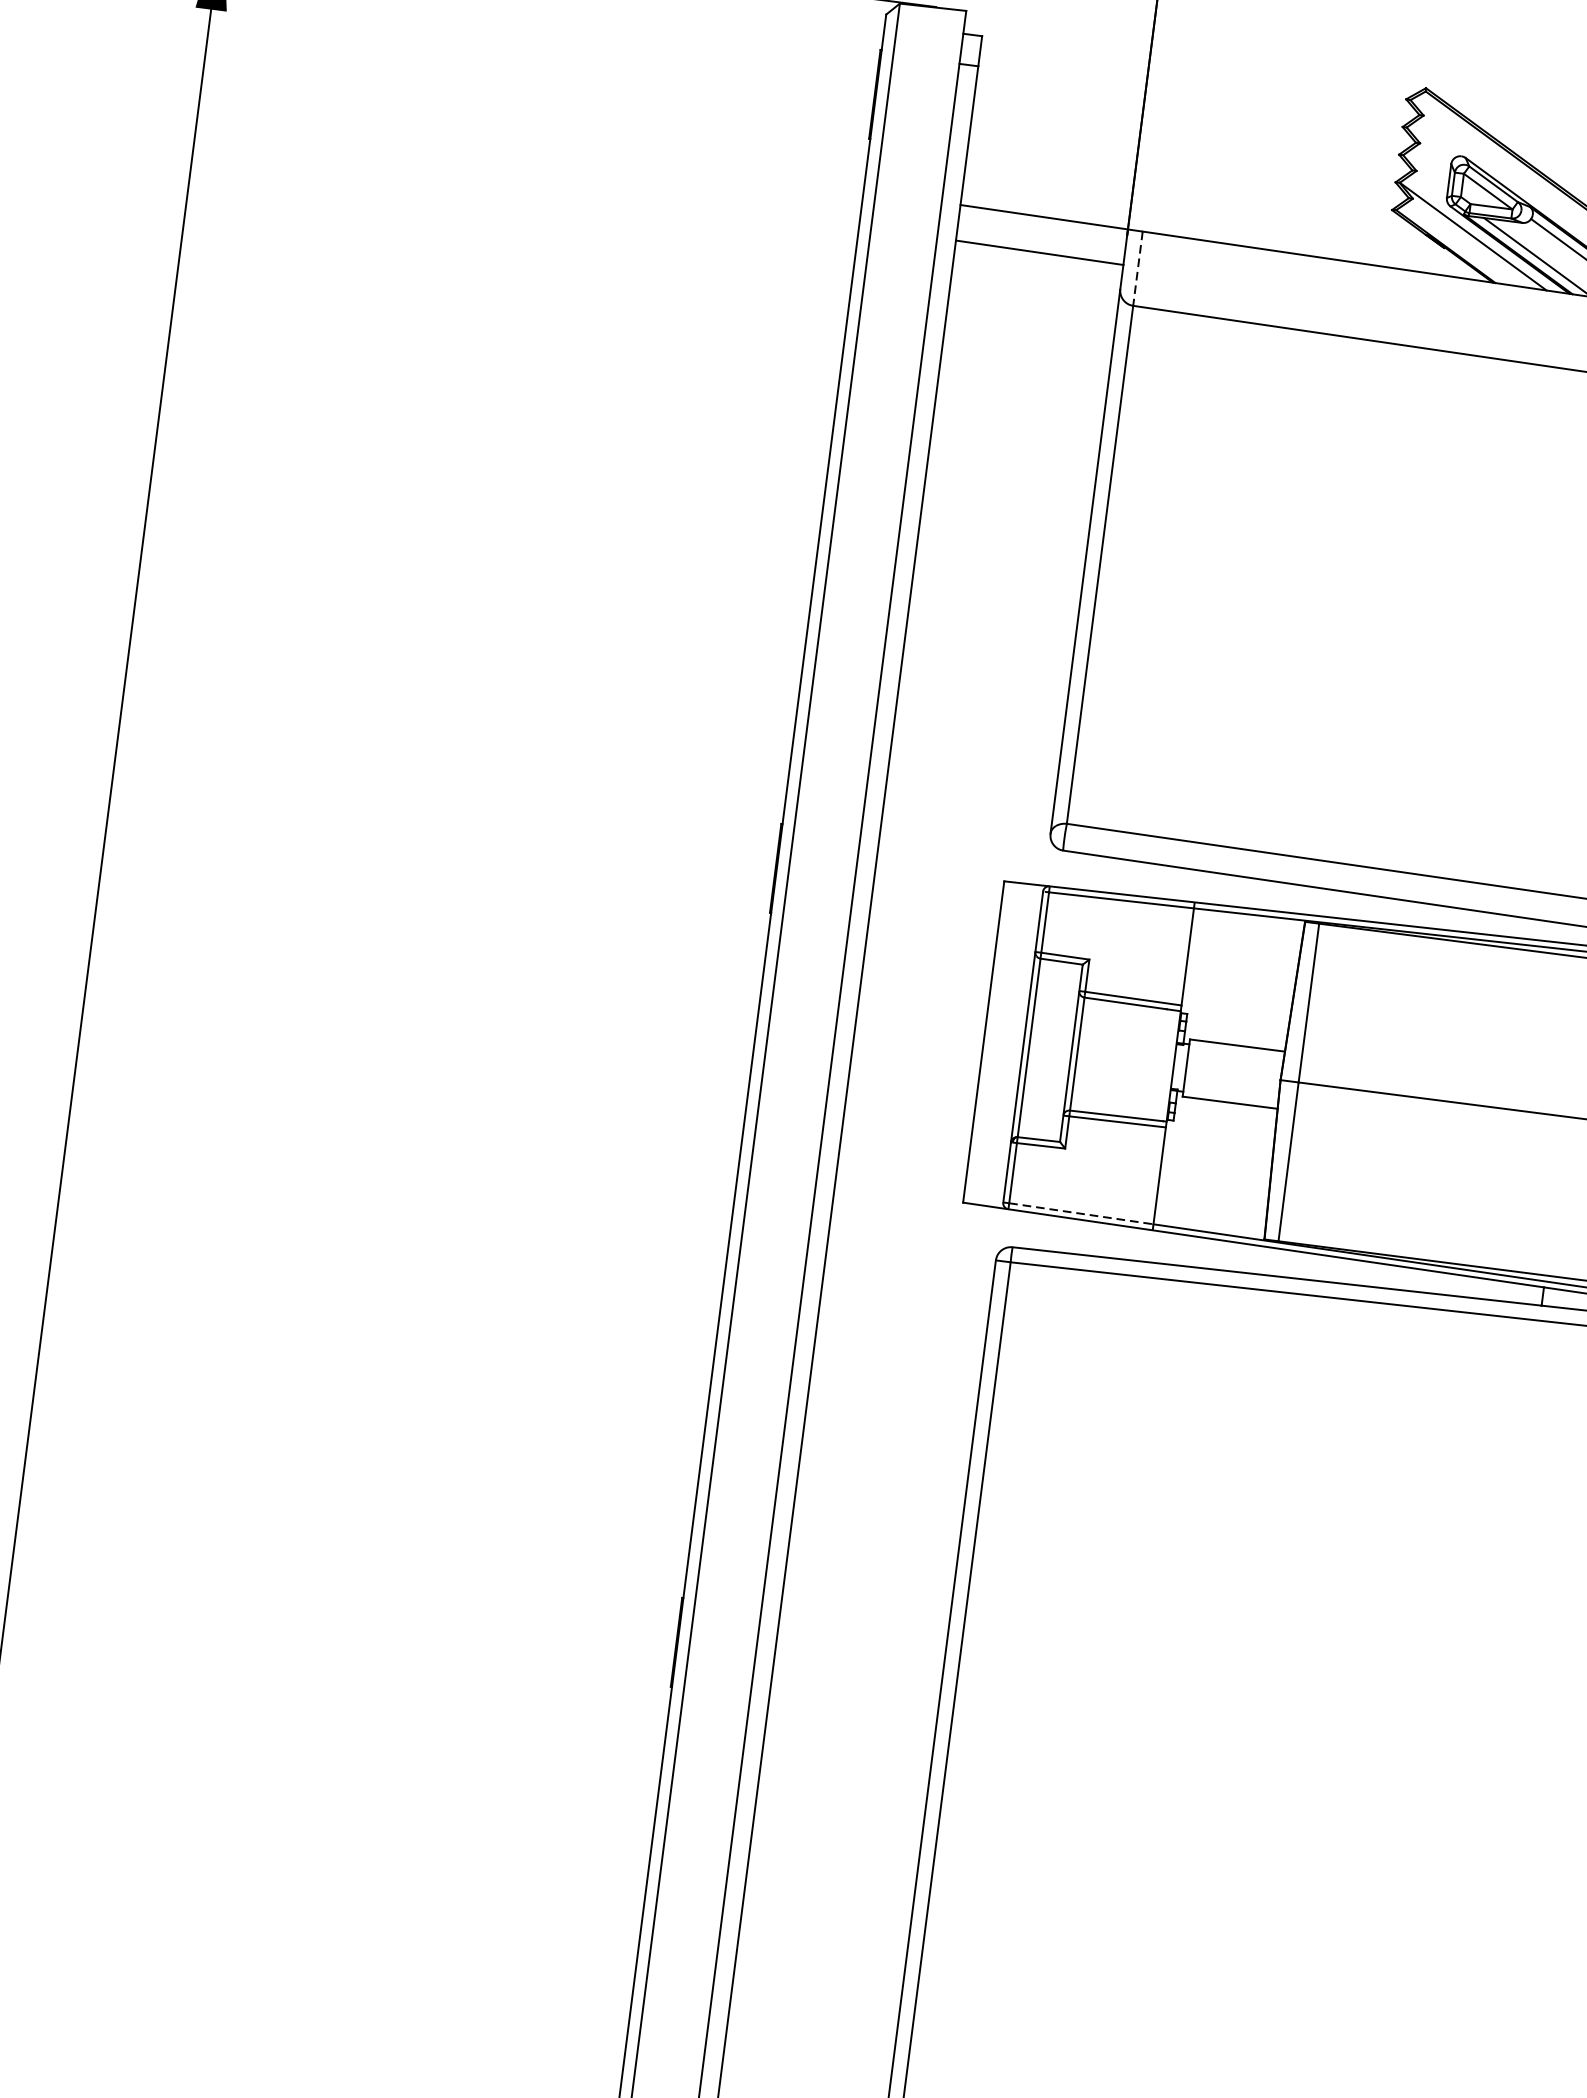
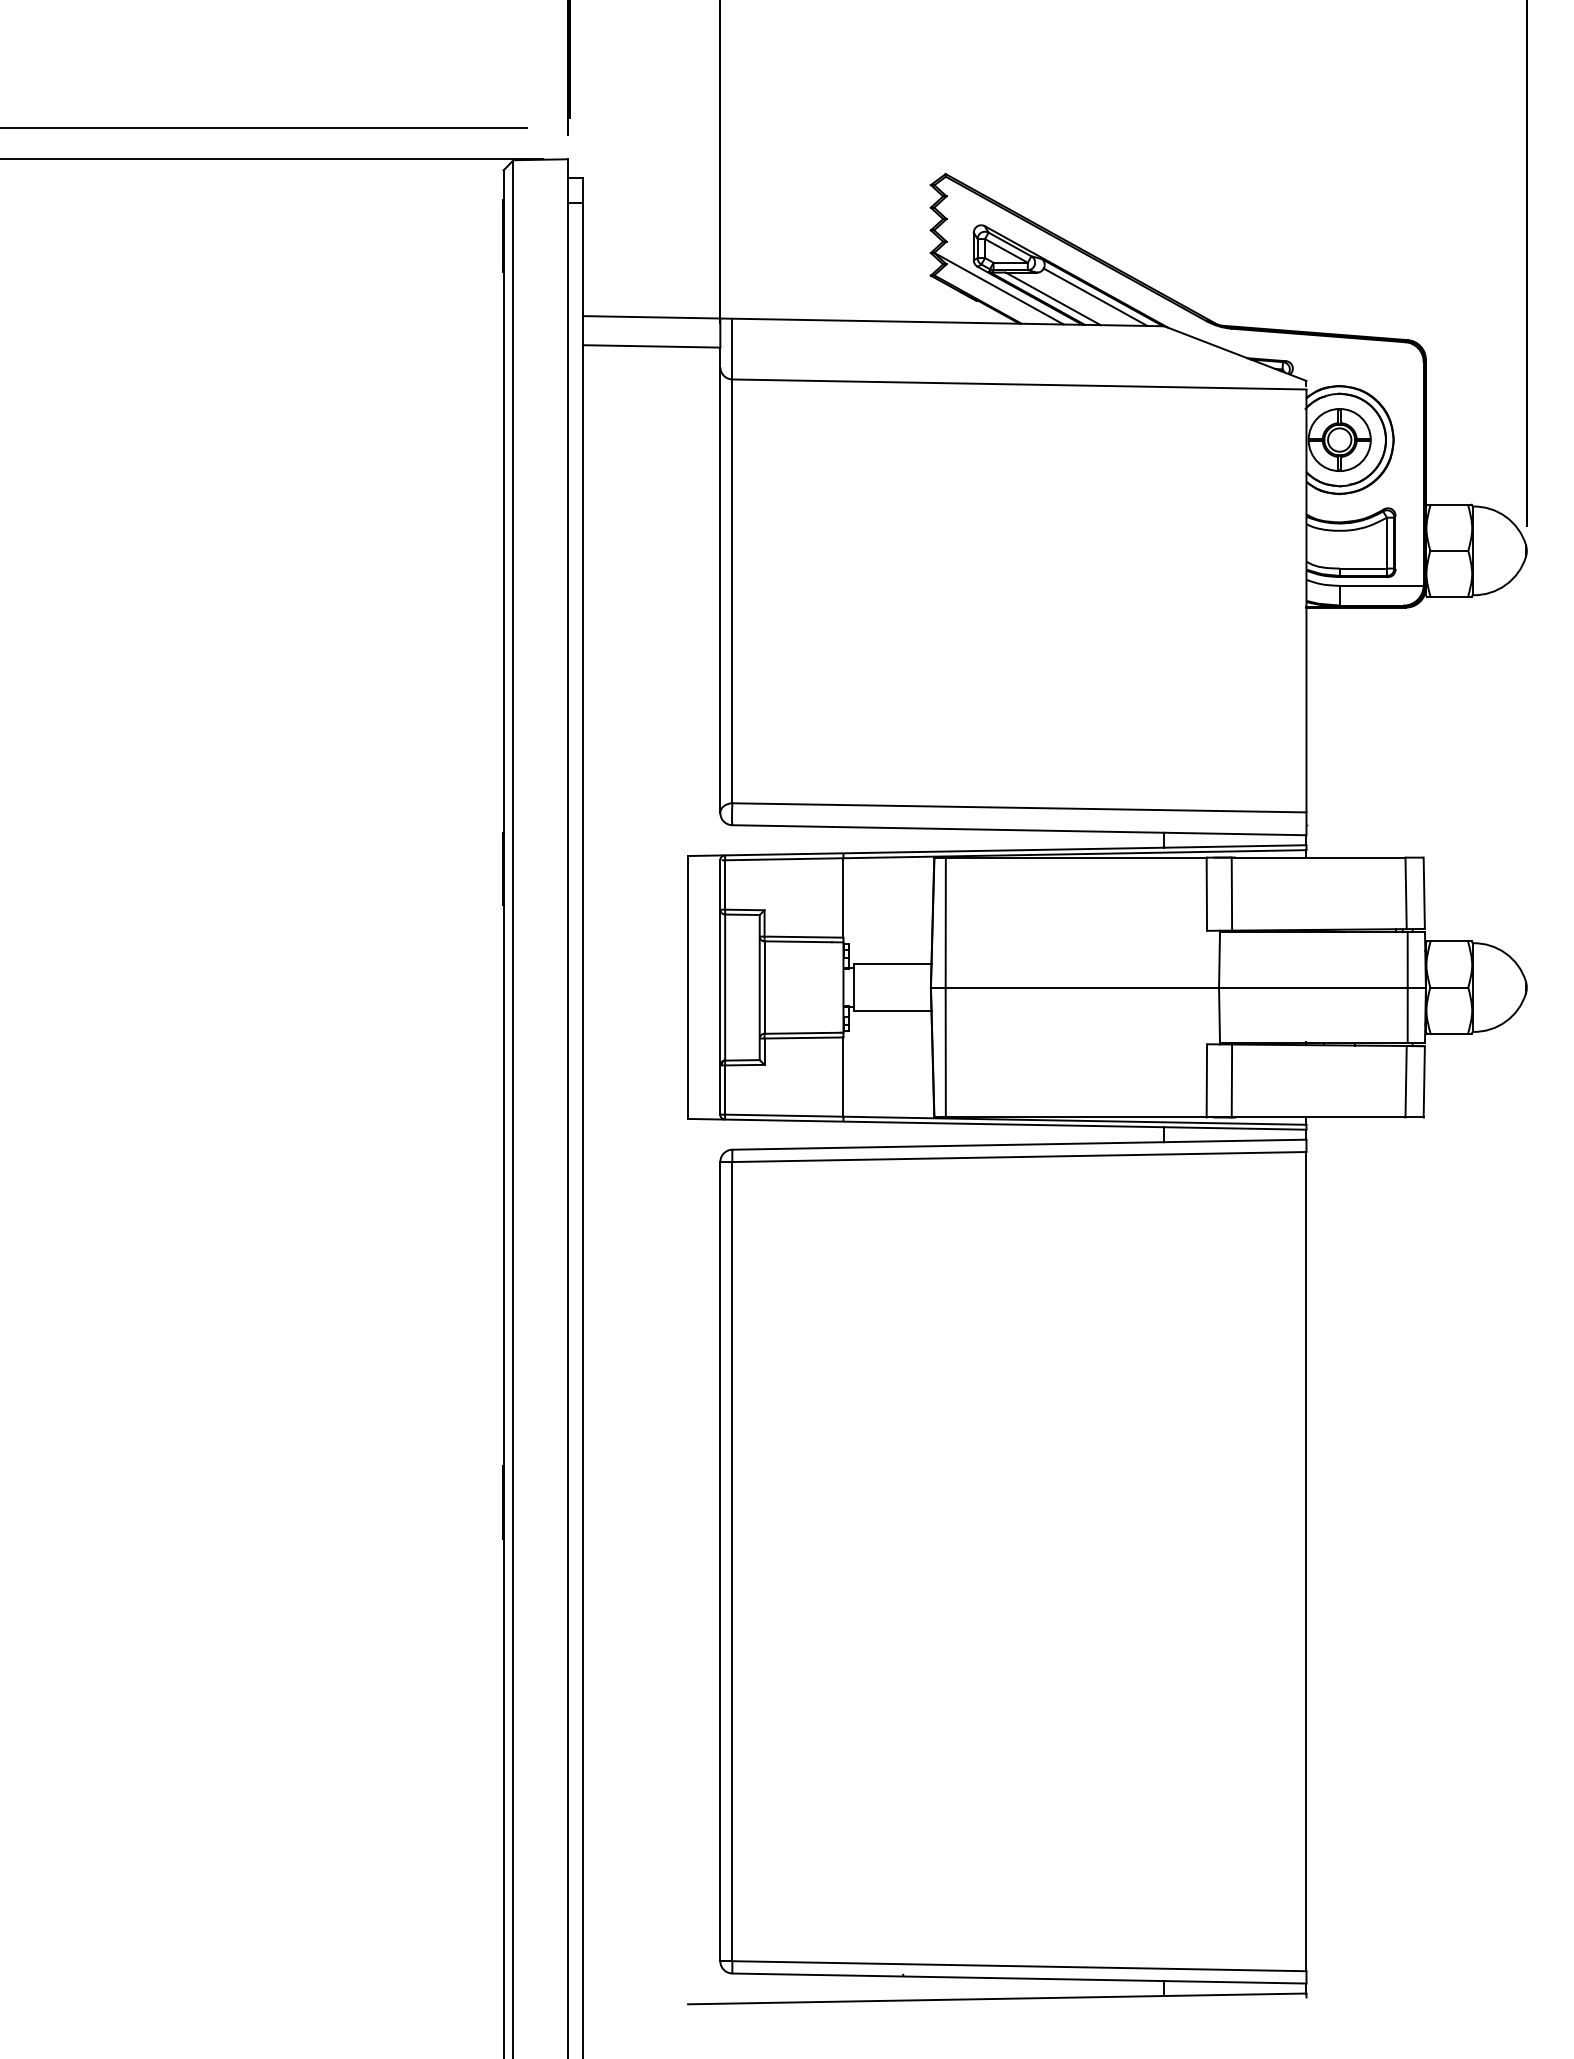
line: (1137, 269) -> (732, 349), dashed -> solid
line: (1081, 1213) -> (784, 1115), dashed -> solid

